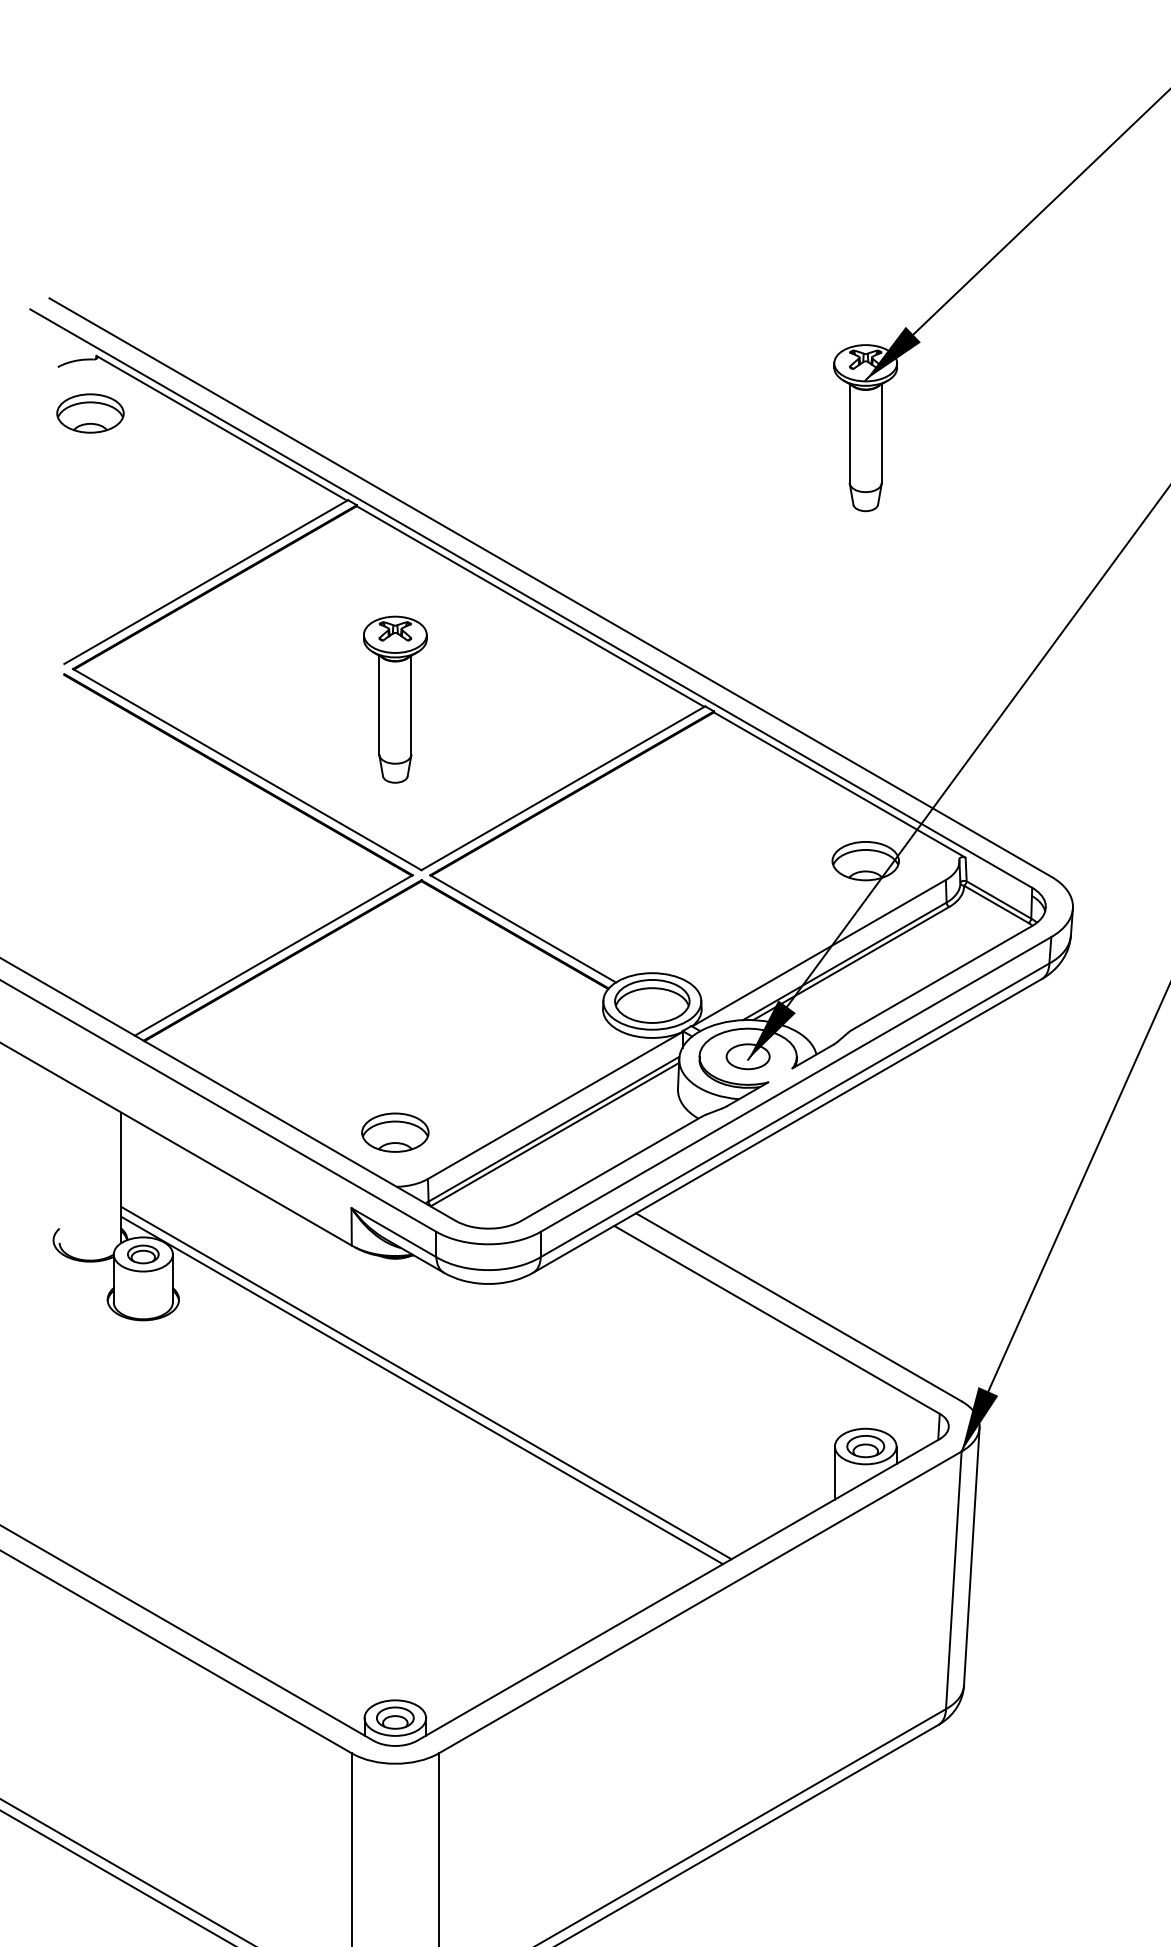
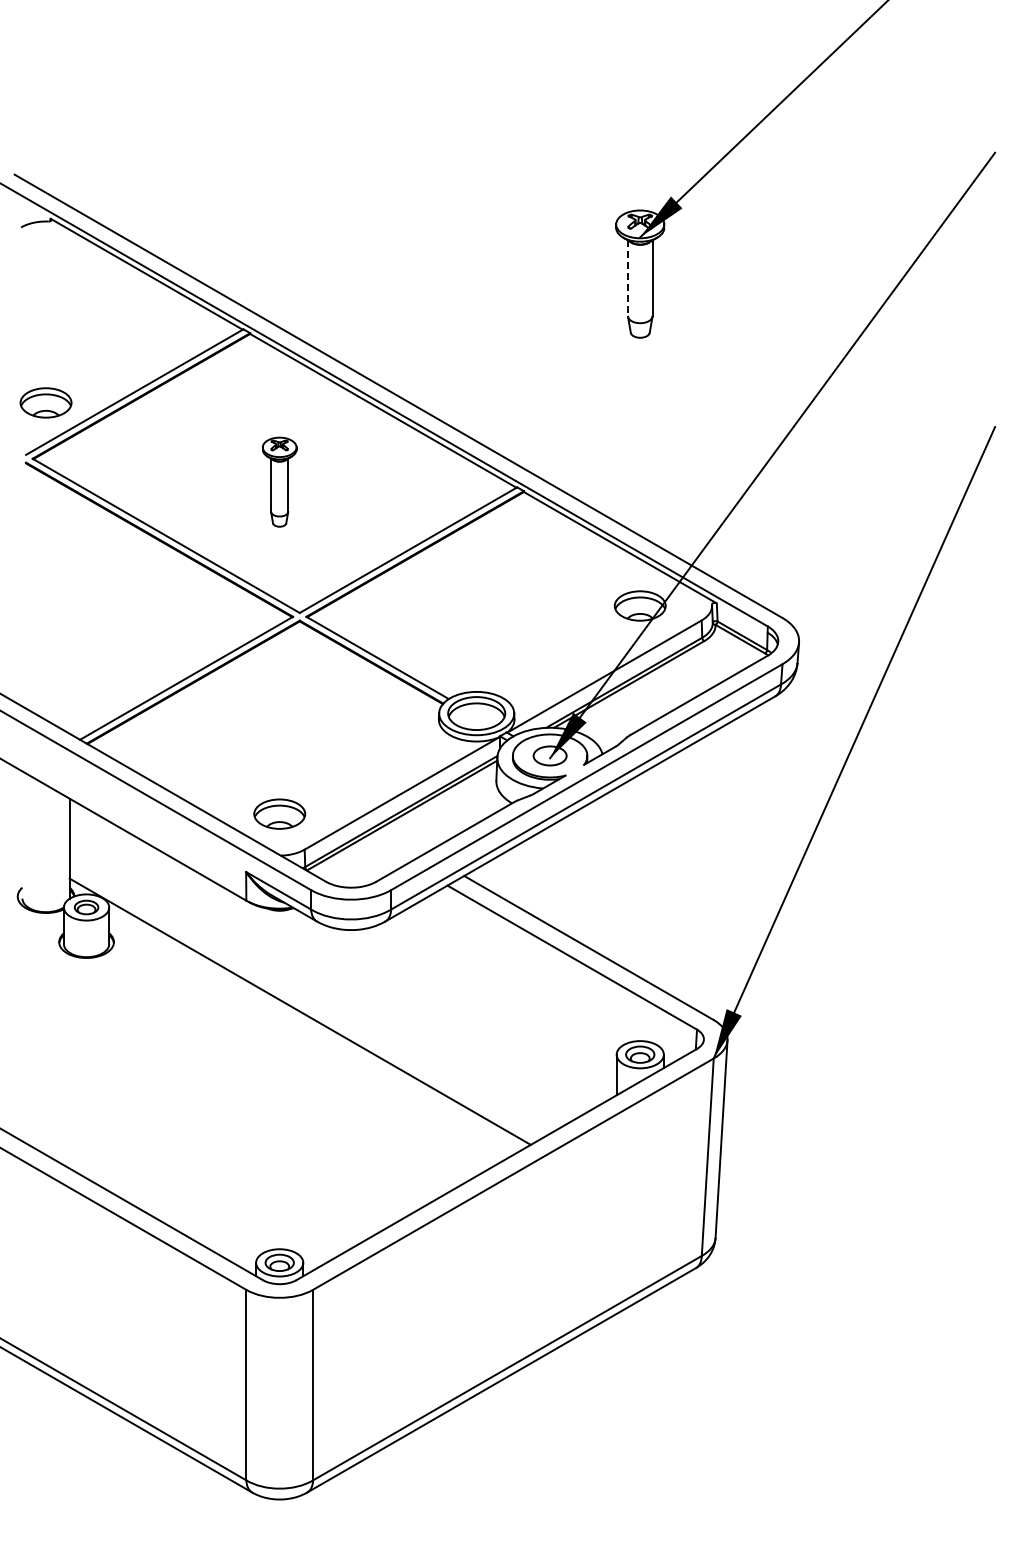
part: (89, 412) -> (45, 402), moved
line: (850, 433) -> (628, 278), solid -> dashed
part: (395, 698) -> (279, 481), size x0.7
line: (426, 1383) -> (303, 1006), removed

